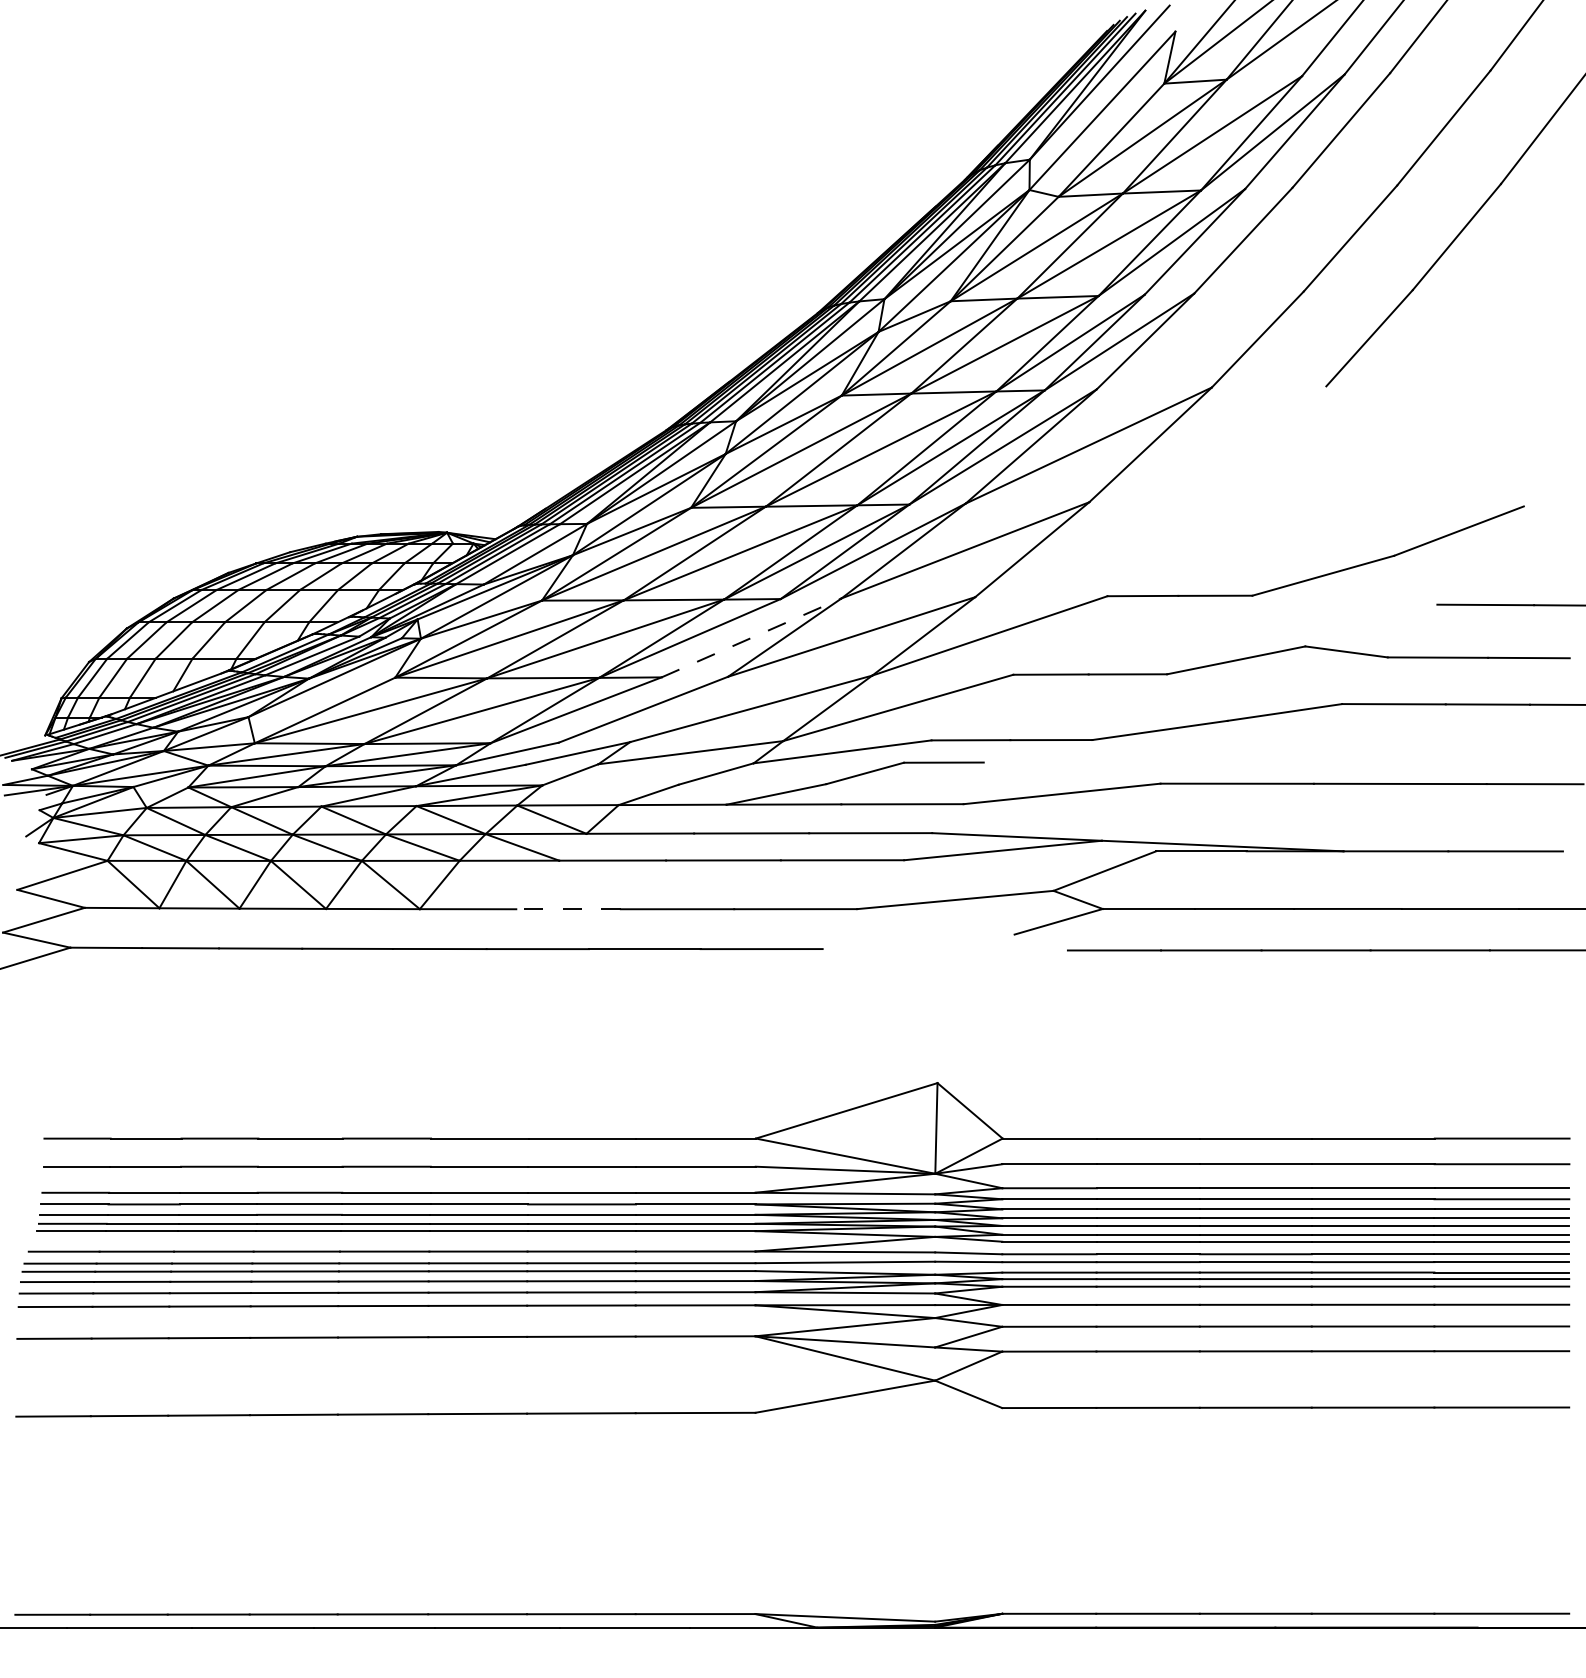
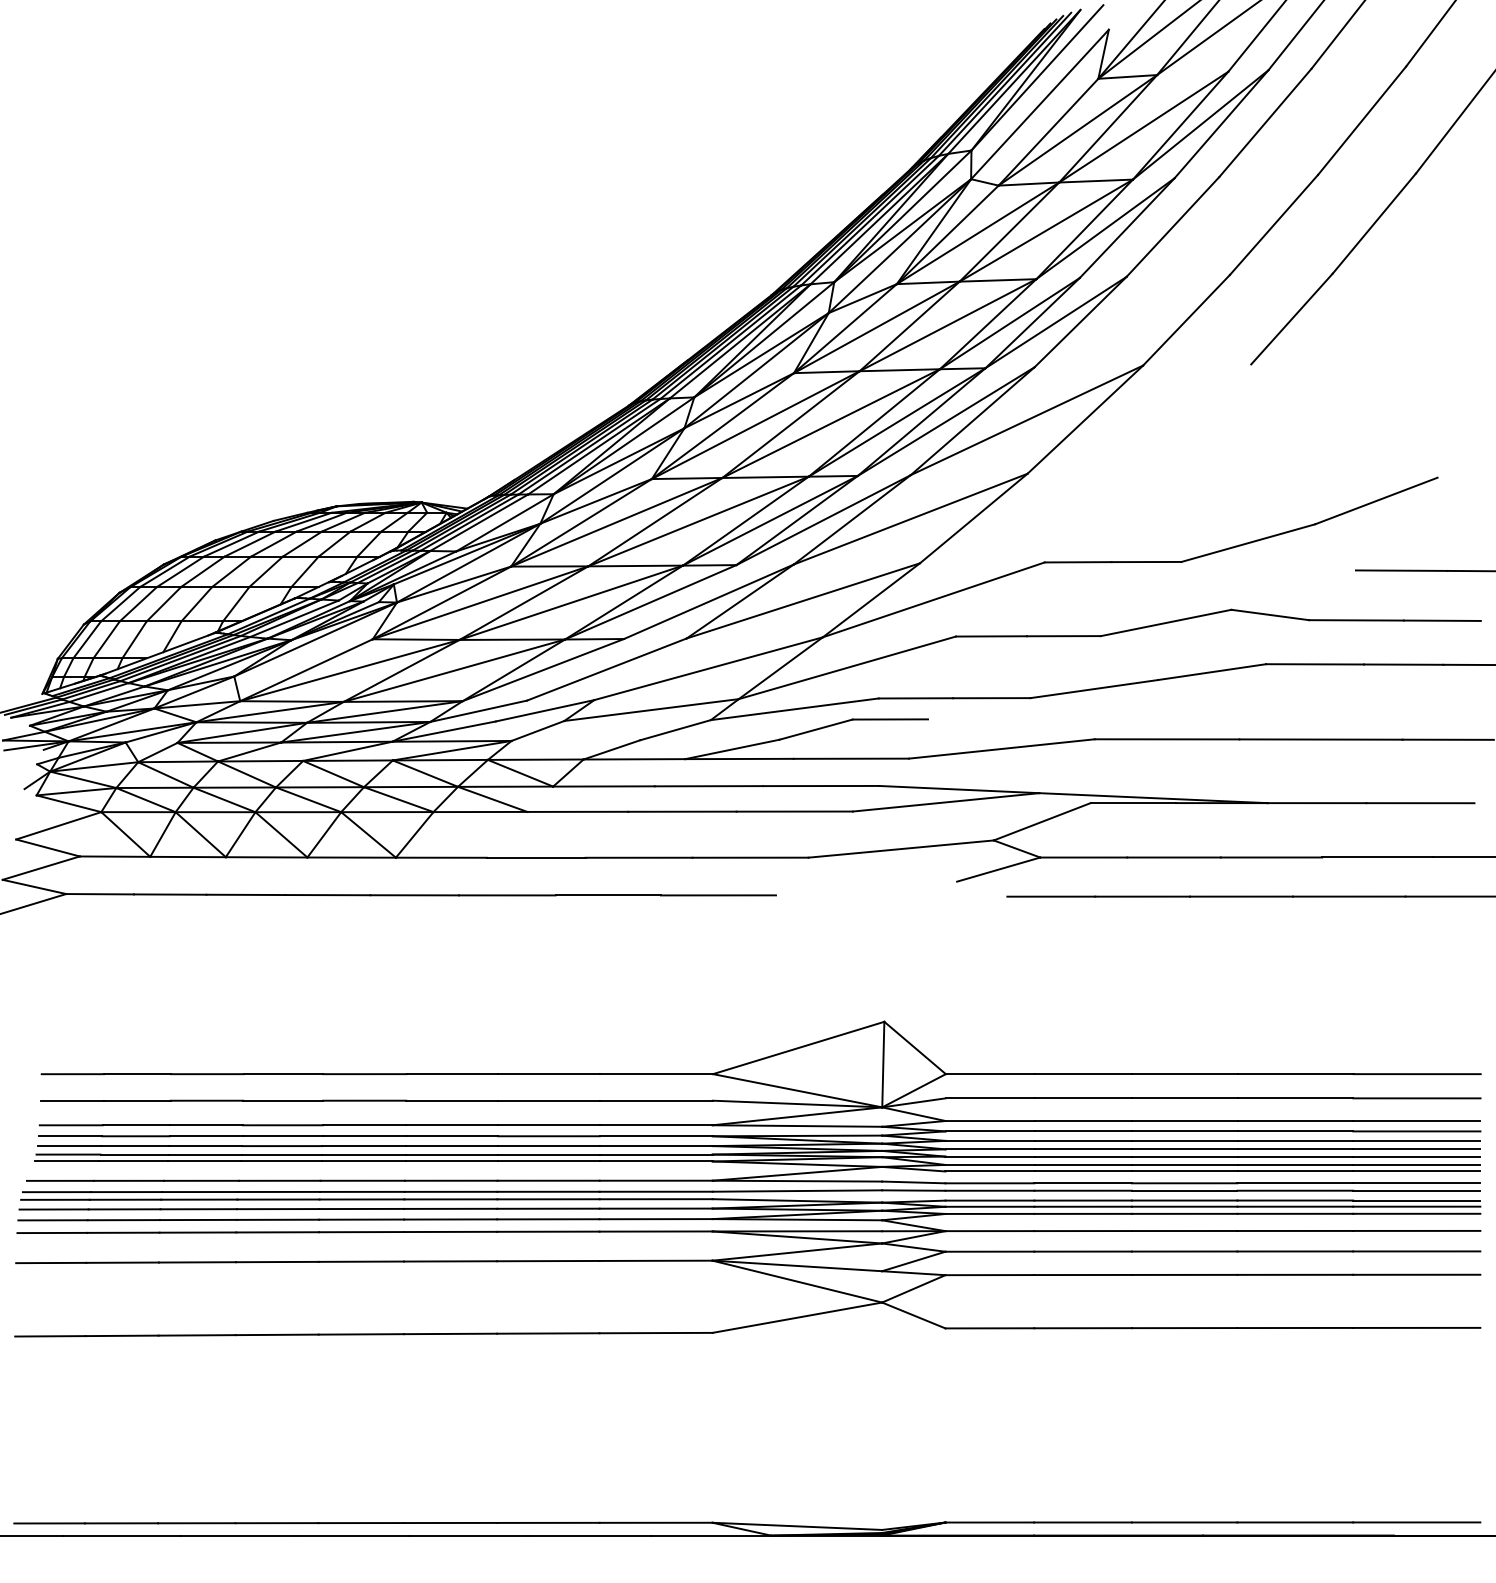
line: (752, 637) -> (709, 601), dashed -> solid
line: (568, 909) -> (536, 858), dashed -> solid

